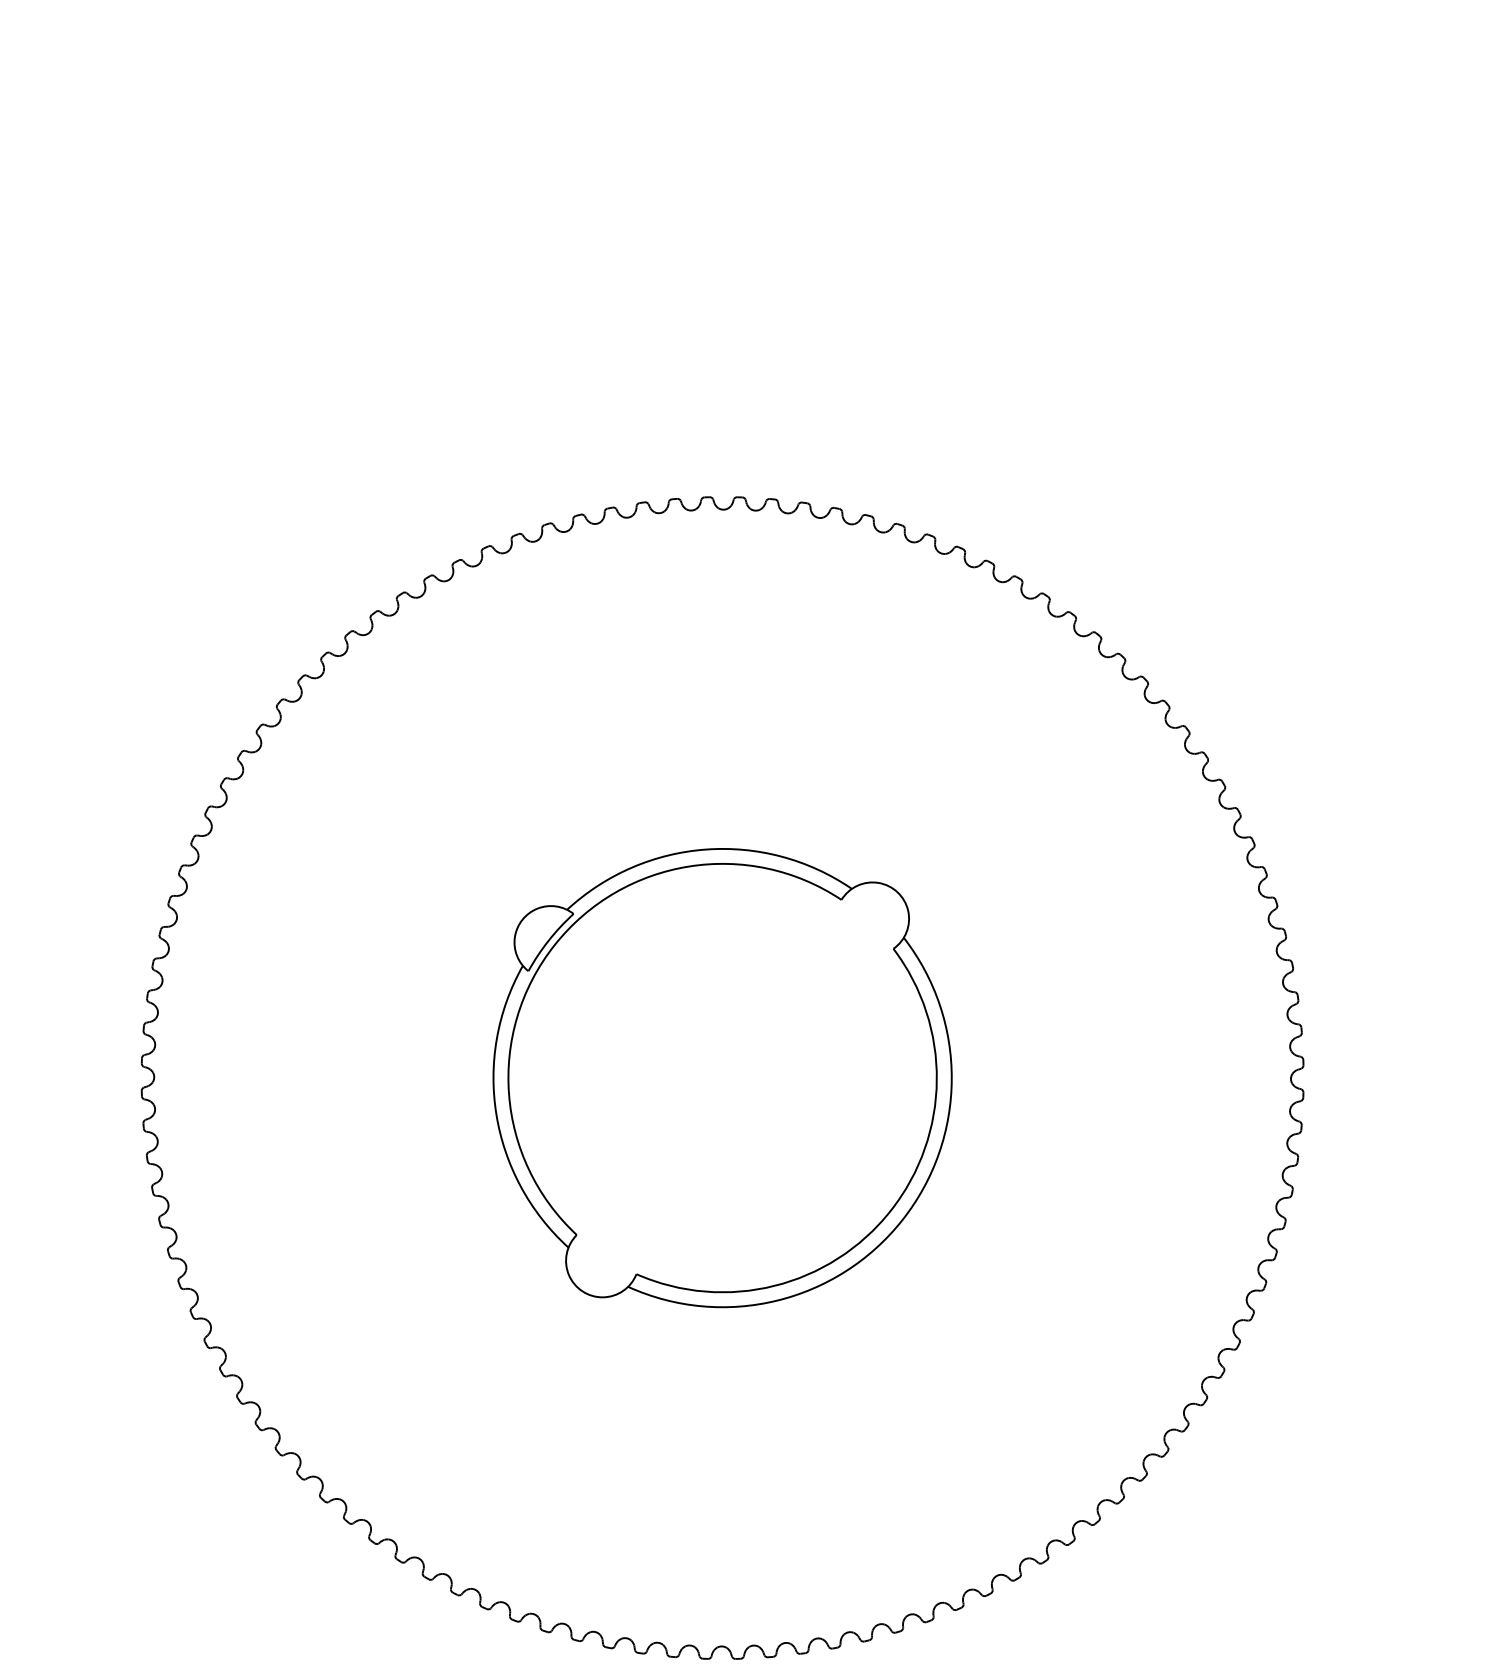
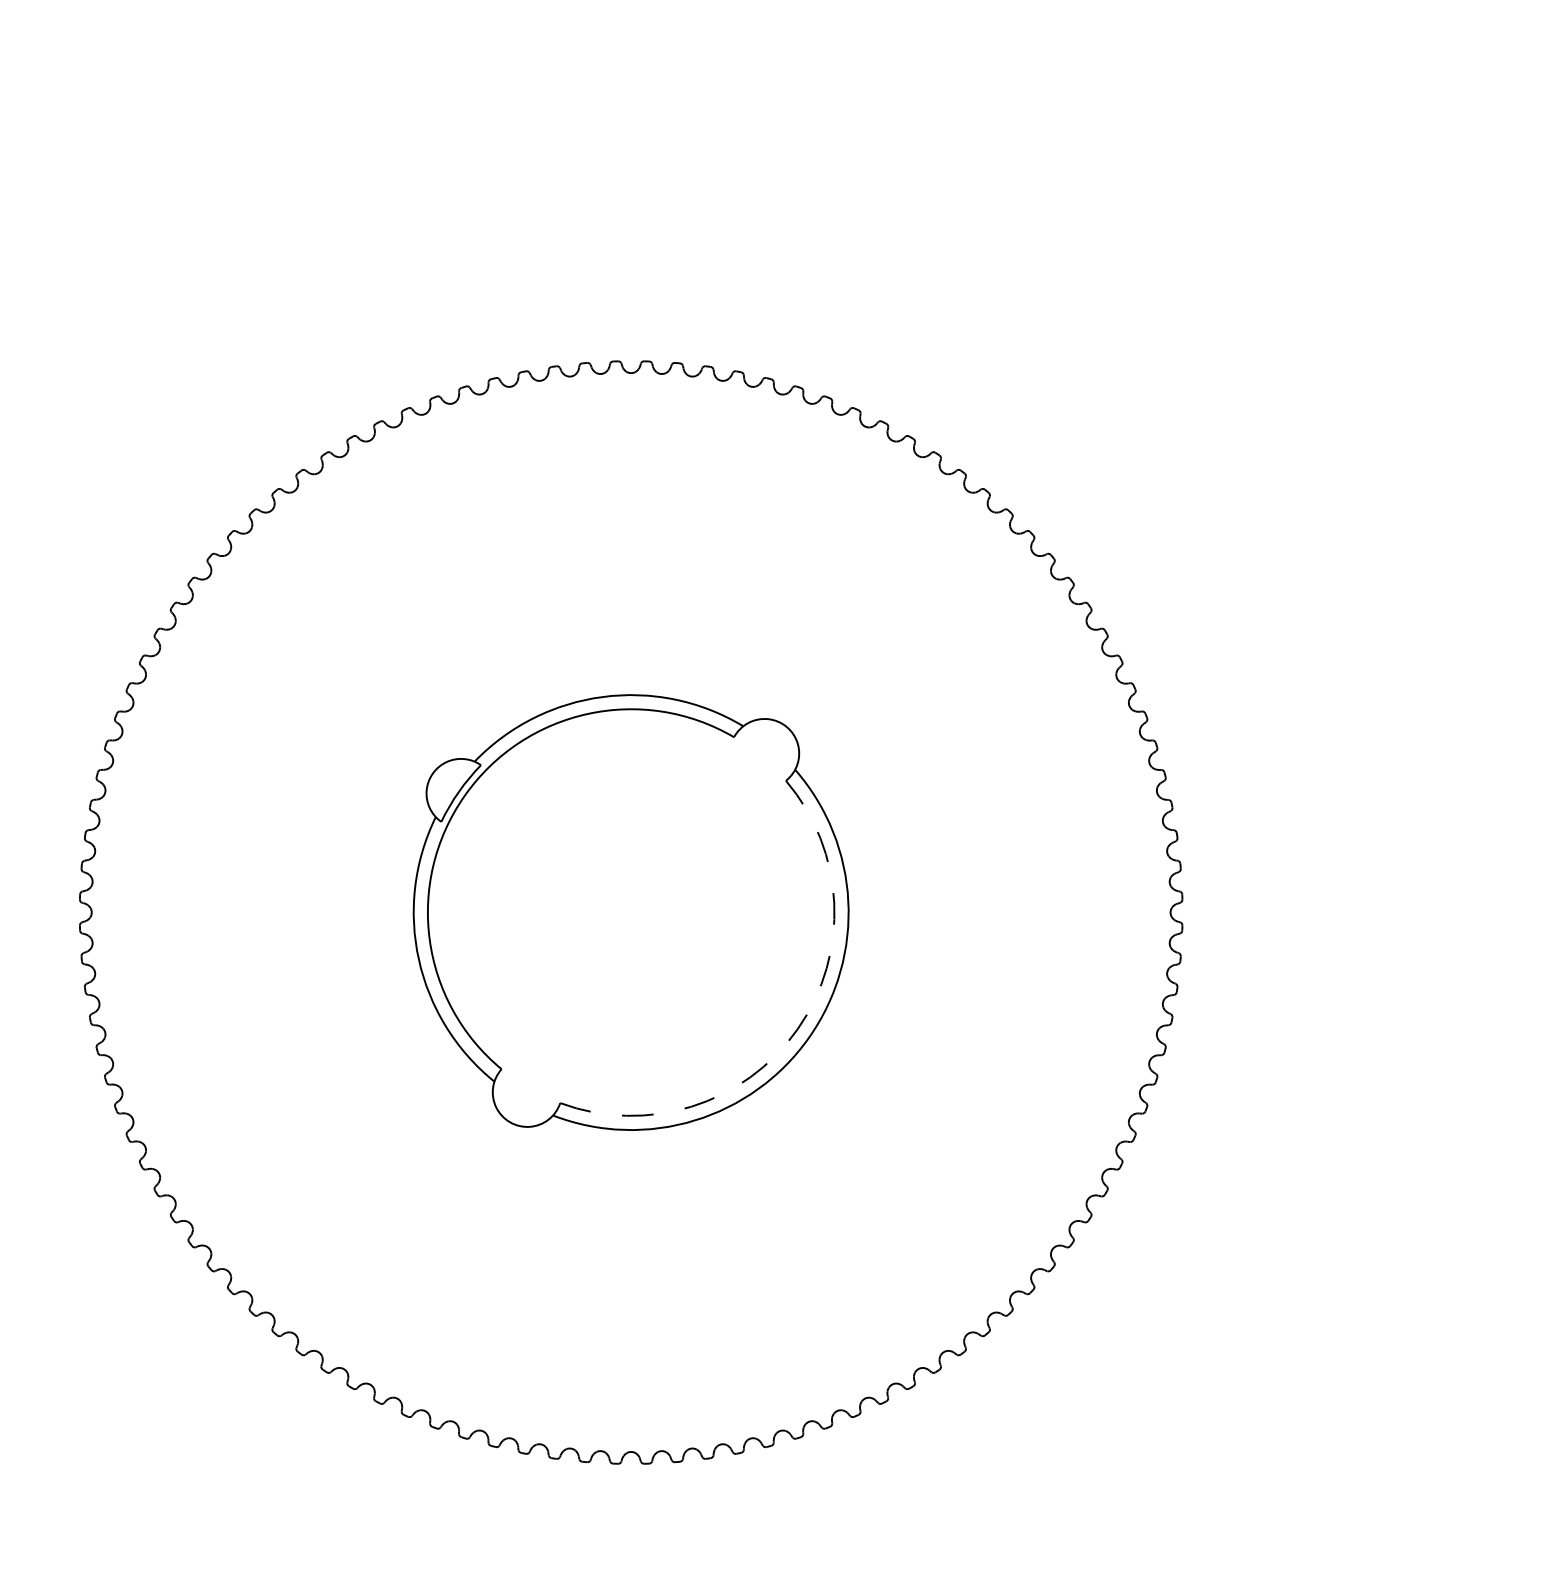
arc: (890, 1211) -> (797, 1029), solid -> dashed

